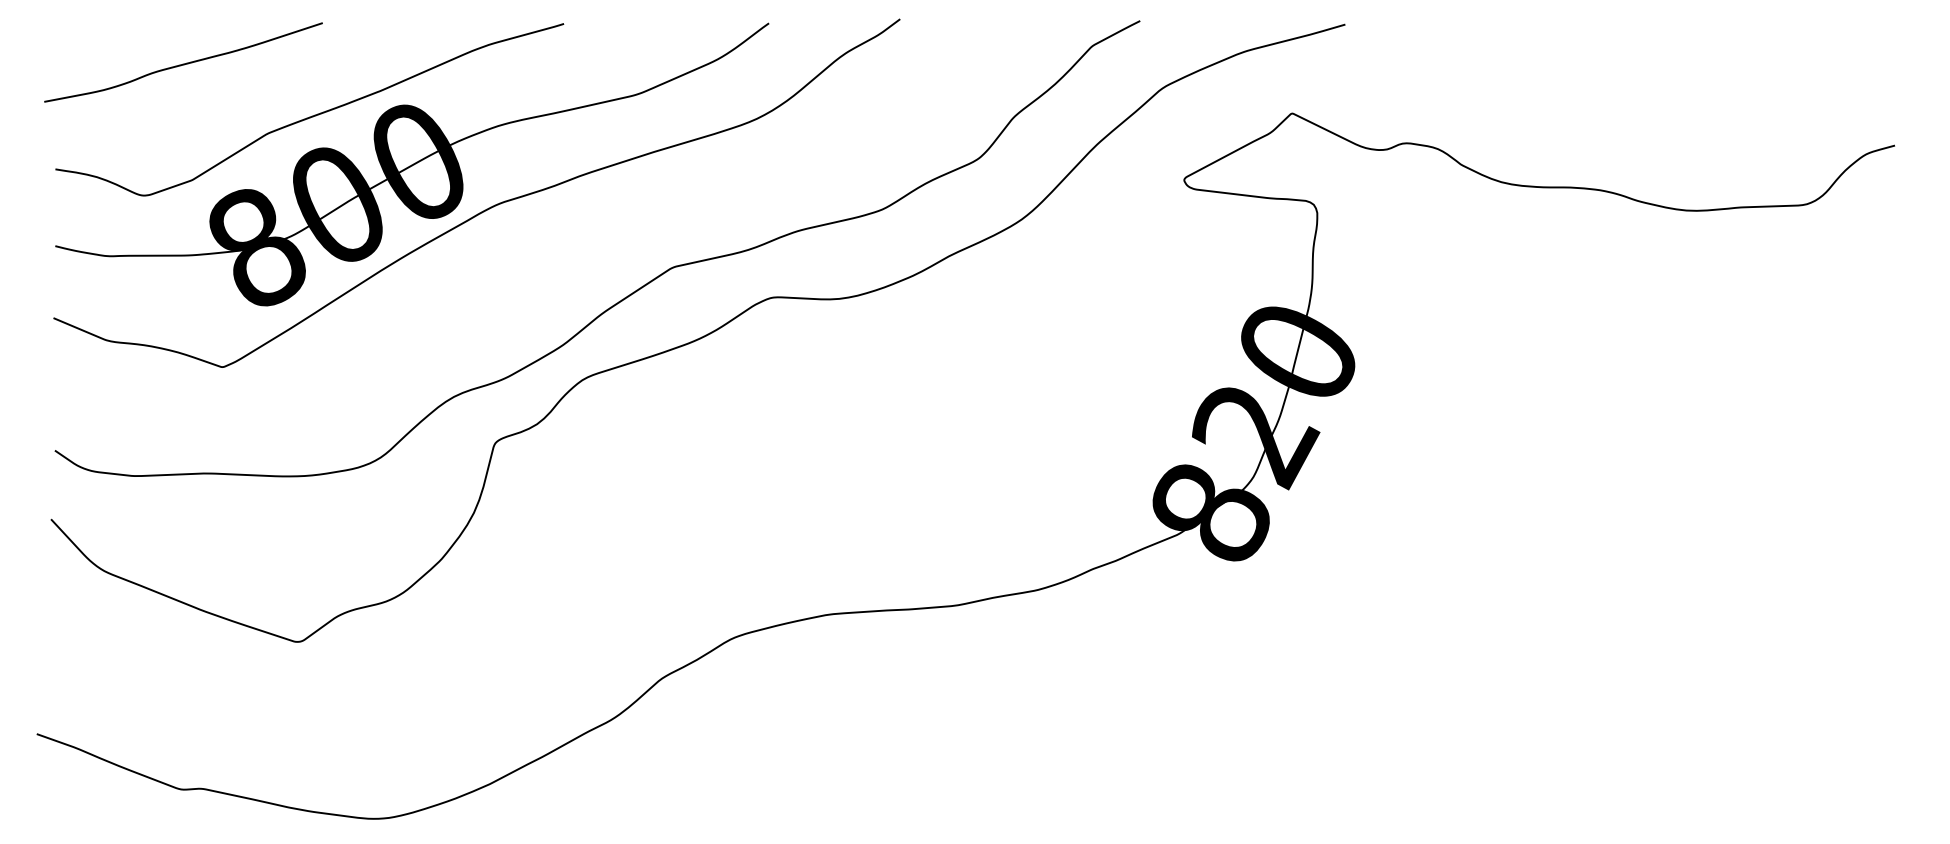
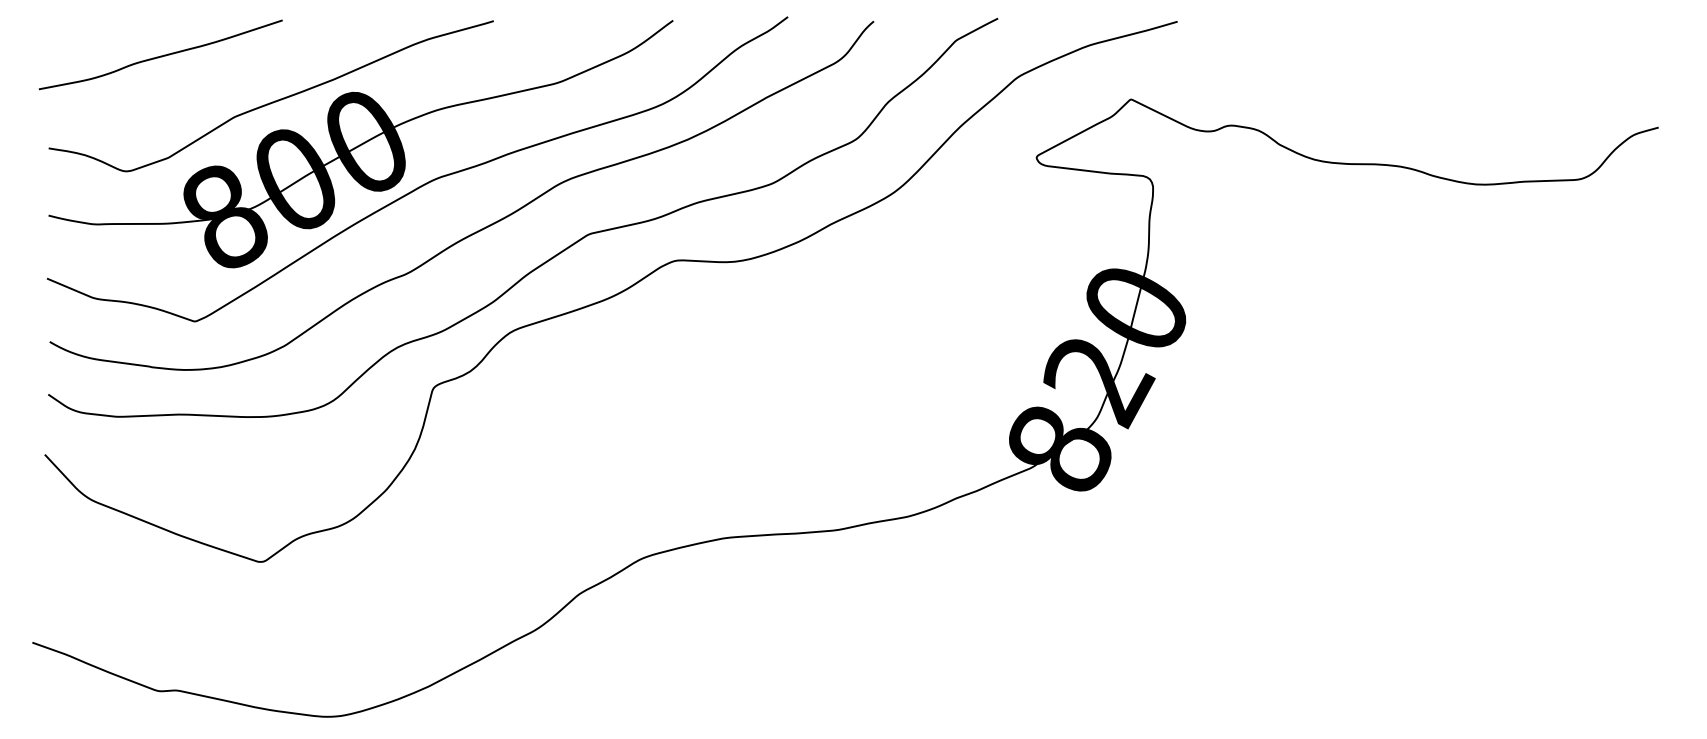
curve: (547, 262) -> (479, 229), added

